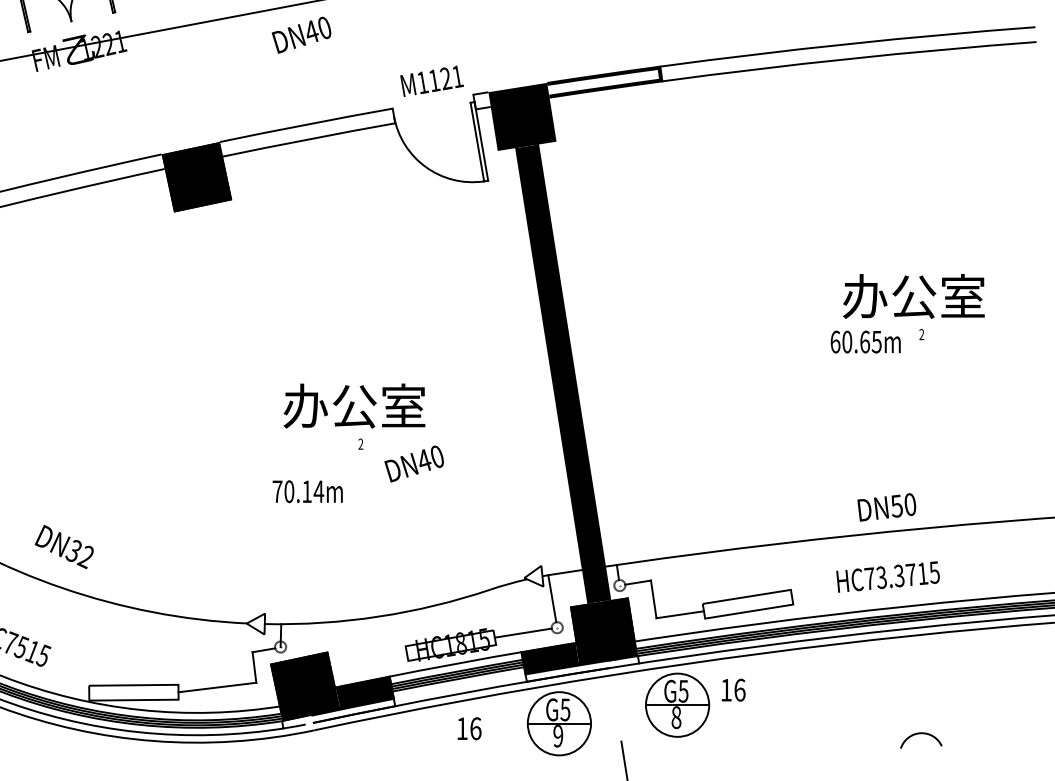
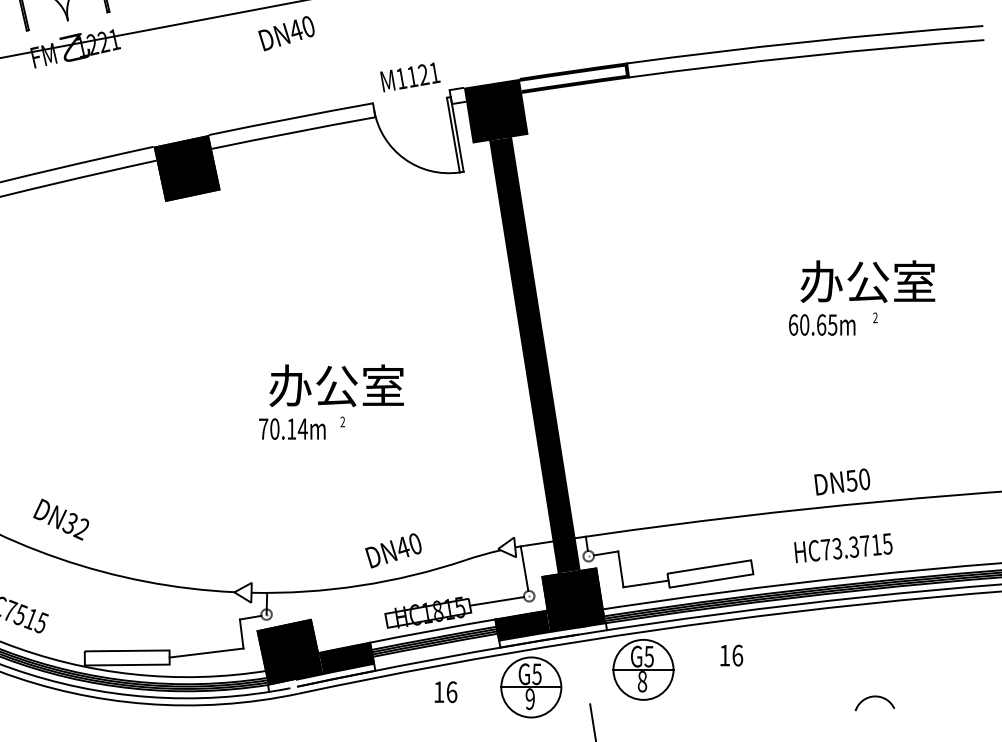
text: (414, 463) -> (393, 550), moved
text: (307, 491) -> (292, 428), moved
text: (733, 690) -> (731, 655), moved

